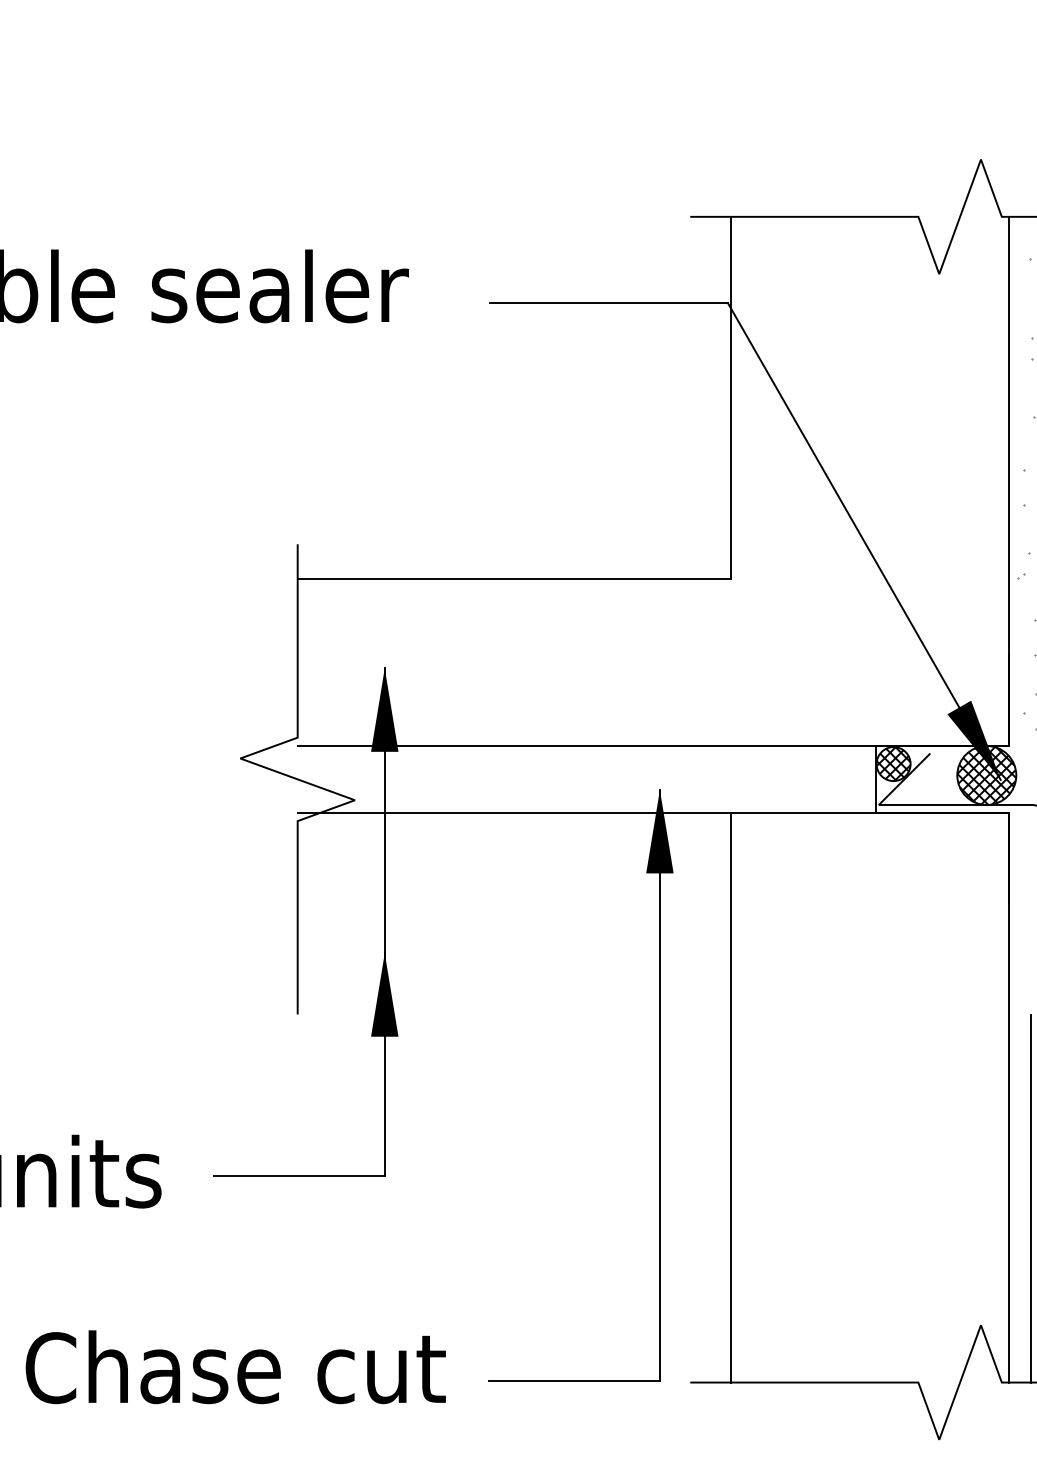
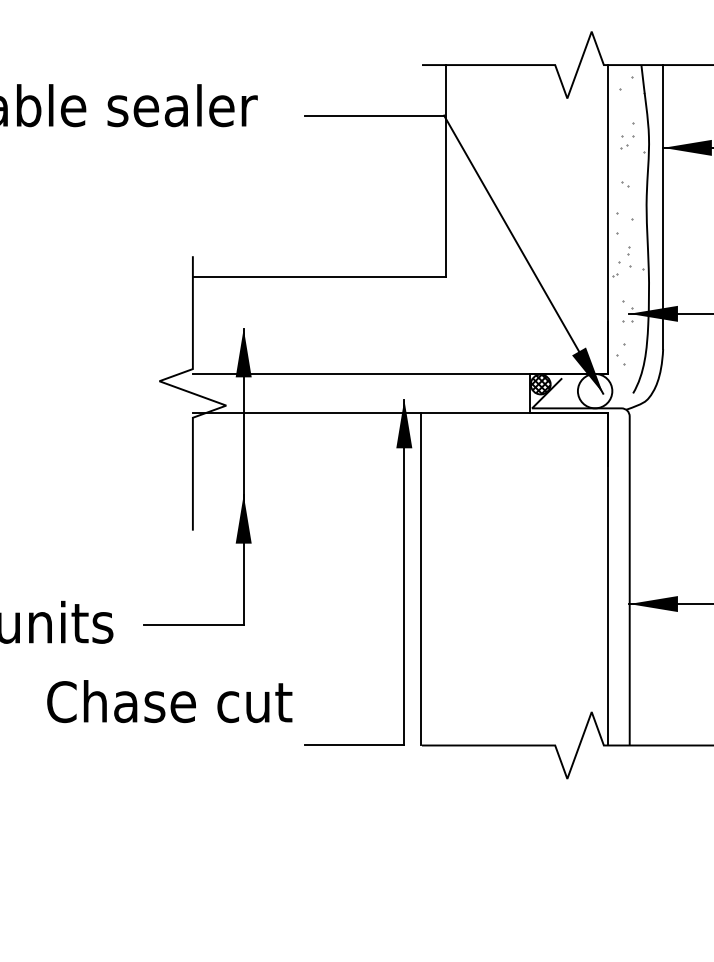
hatch: (985, 774) -> (594, 390), removed
line: (730, 1096) -> (420, 578), moved
line: (1030, 1197) -> (620, 637), removed
text: (235, 1367) -> (169, 701), moved

